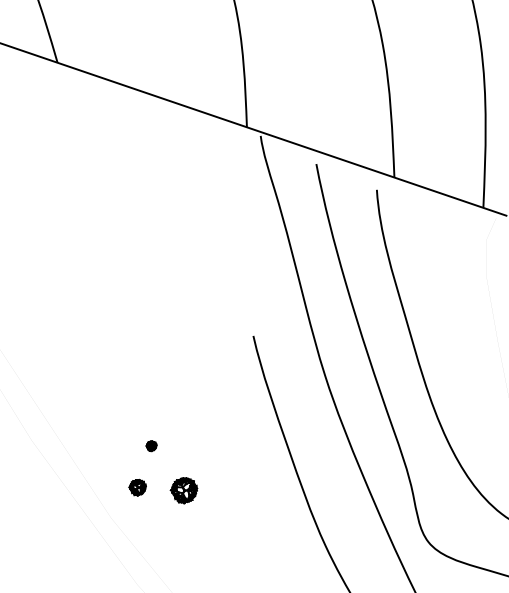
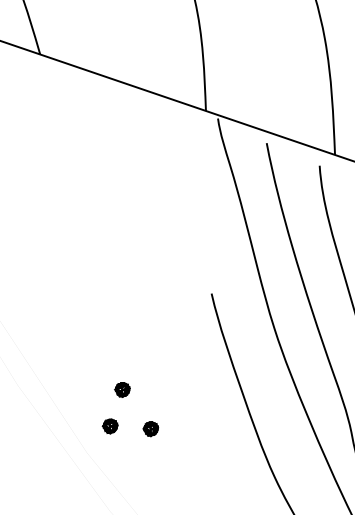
part: (151, 446) -> (122, 390), size x1.67
part: (183, 490) -> (150, 428), size x0.62

